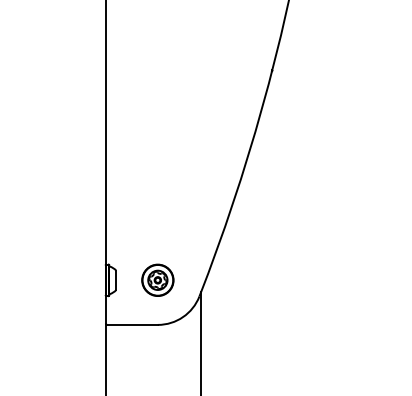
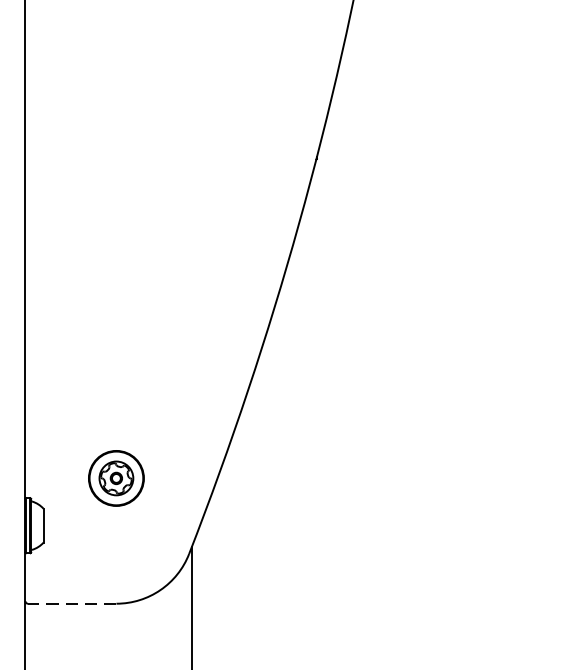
part: (157, 279) -> (115, 476), moved
line: (132, 324) -> (72, 602), solid -> dashed

